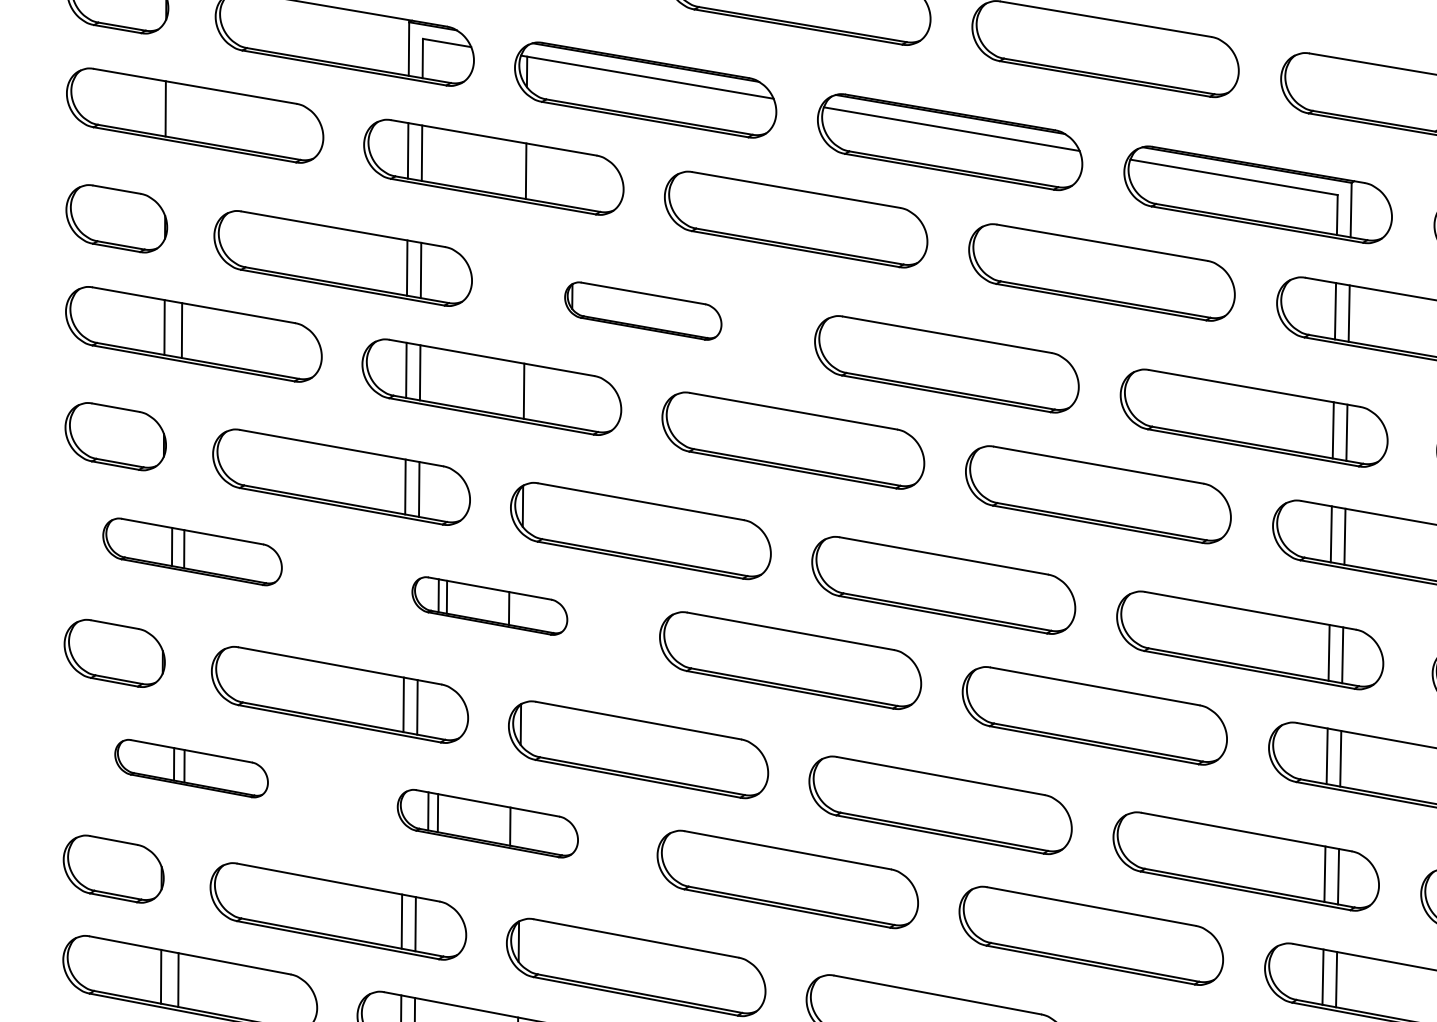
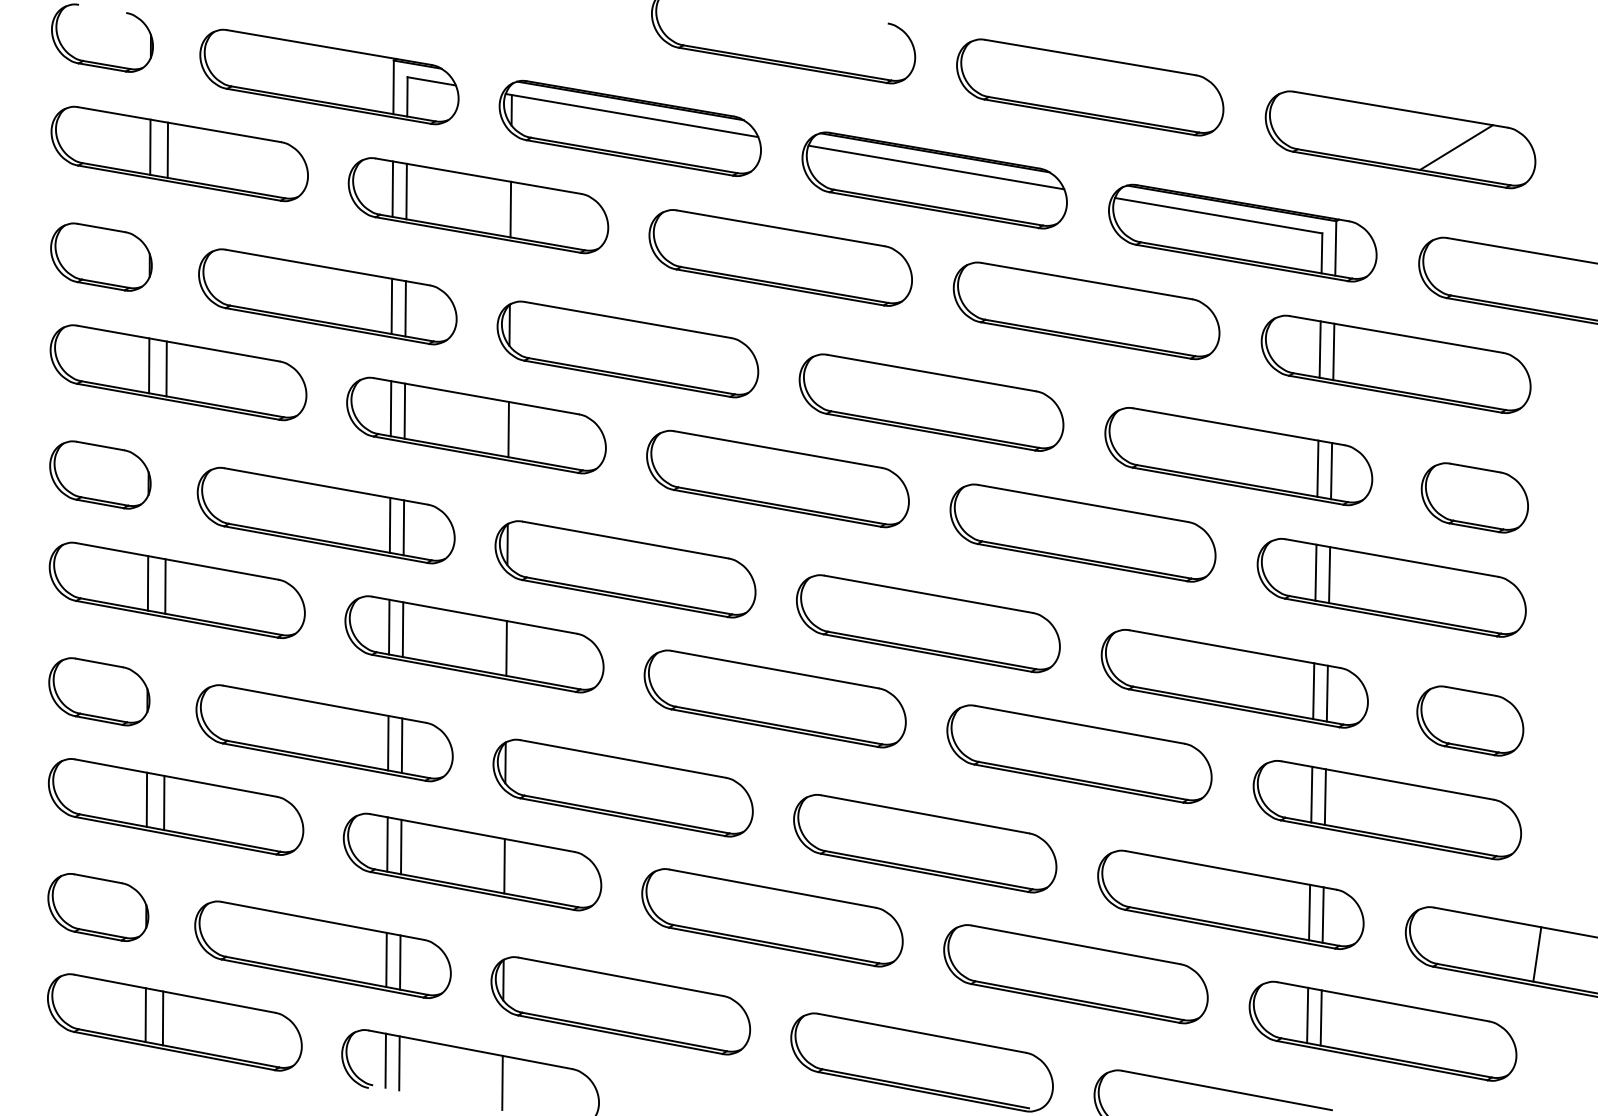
line: (182, 111) -> (167, 149), added
part: (642, 311) -> (627, 349), size x1.67
part: (191, 551) -> (176, 589), size x1.43
part: (489, 606) -> (474, 644), size x1.67
part: (191, 768) -> (176, 806), size x1.67
part: (487, 823) -> (472, 861), size x1.43

